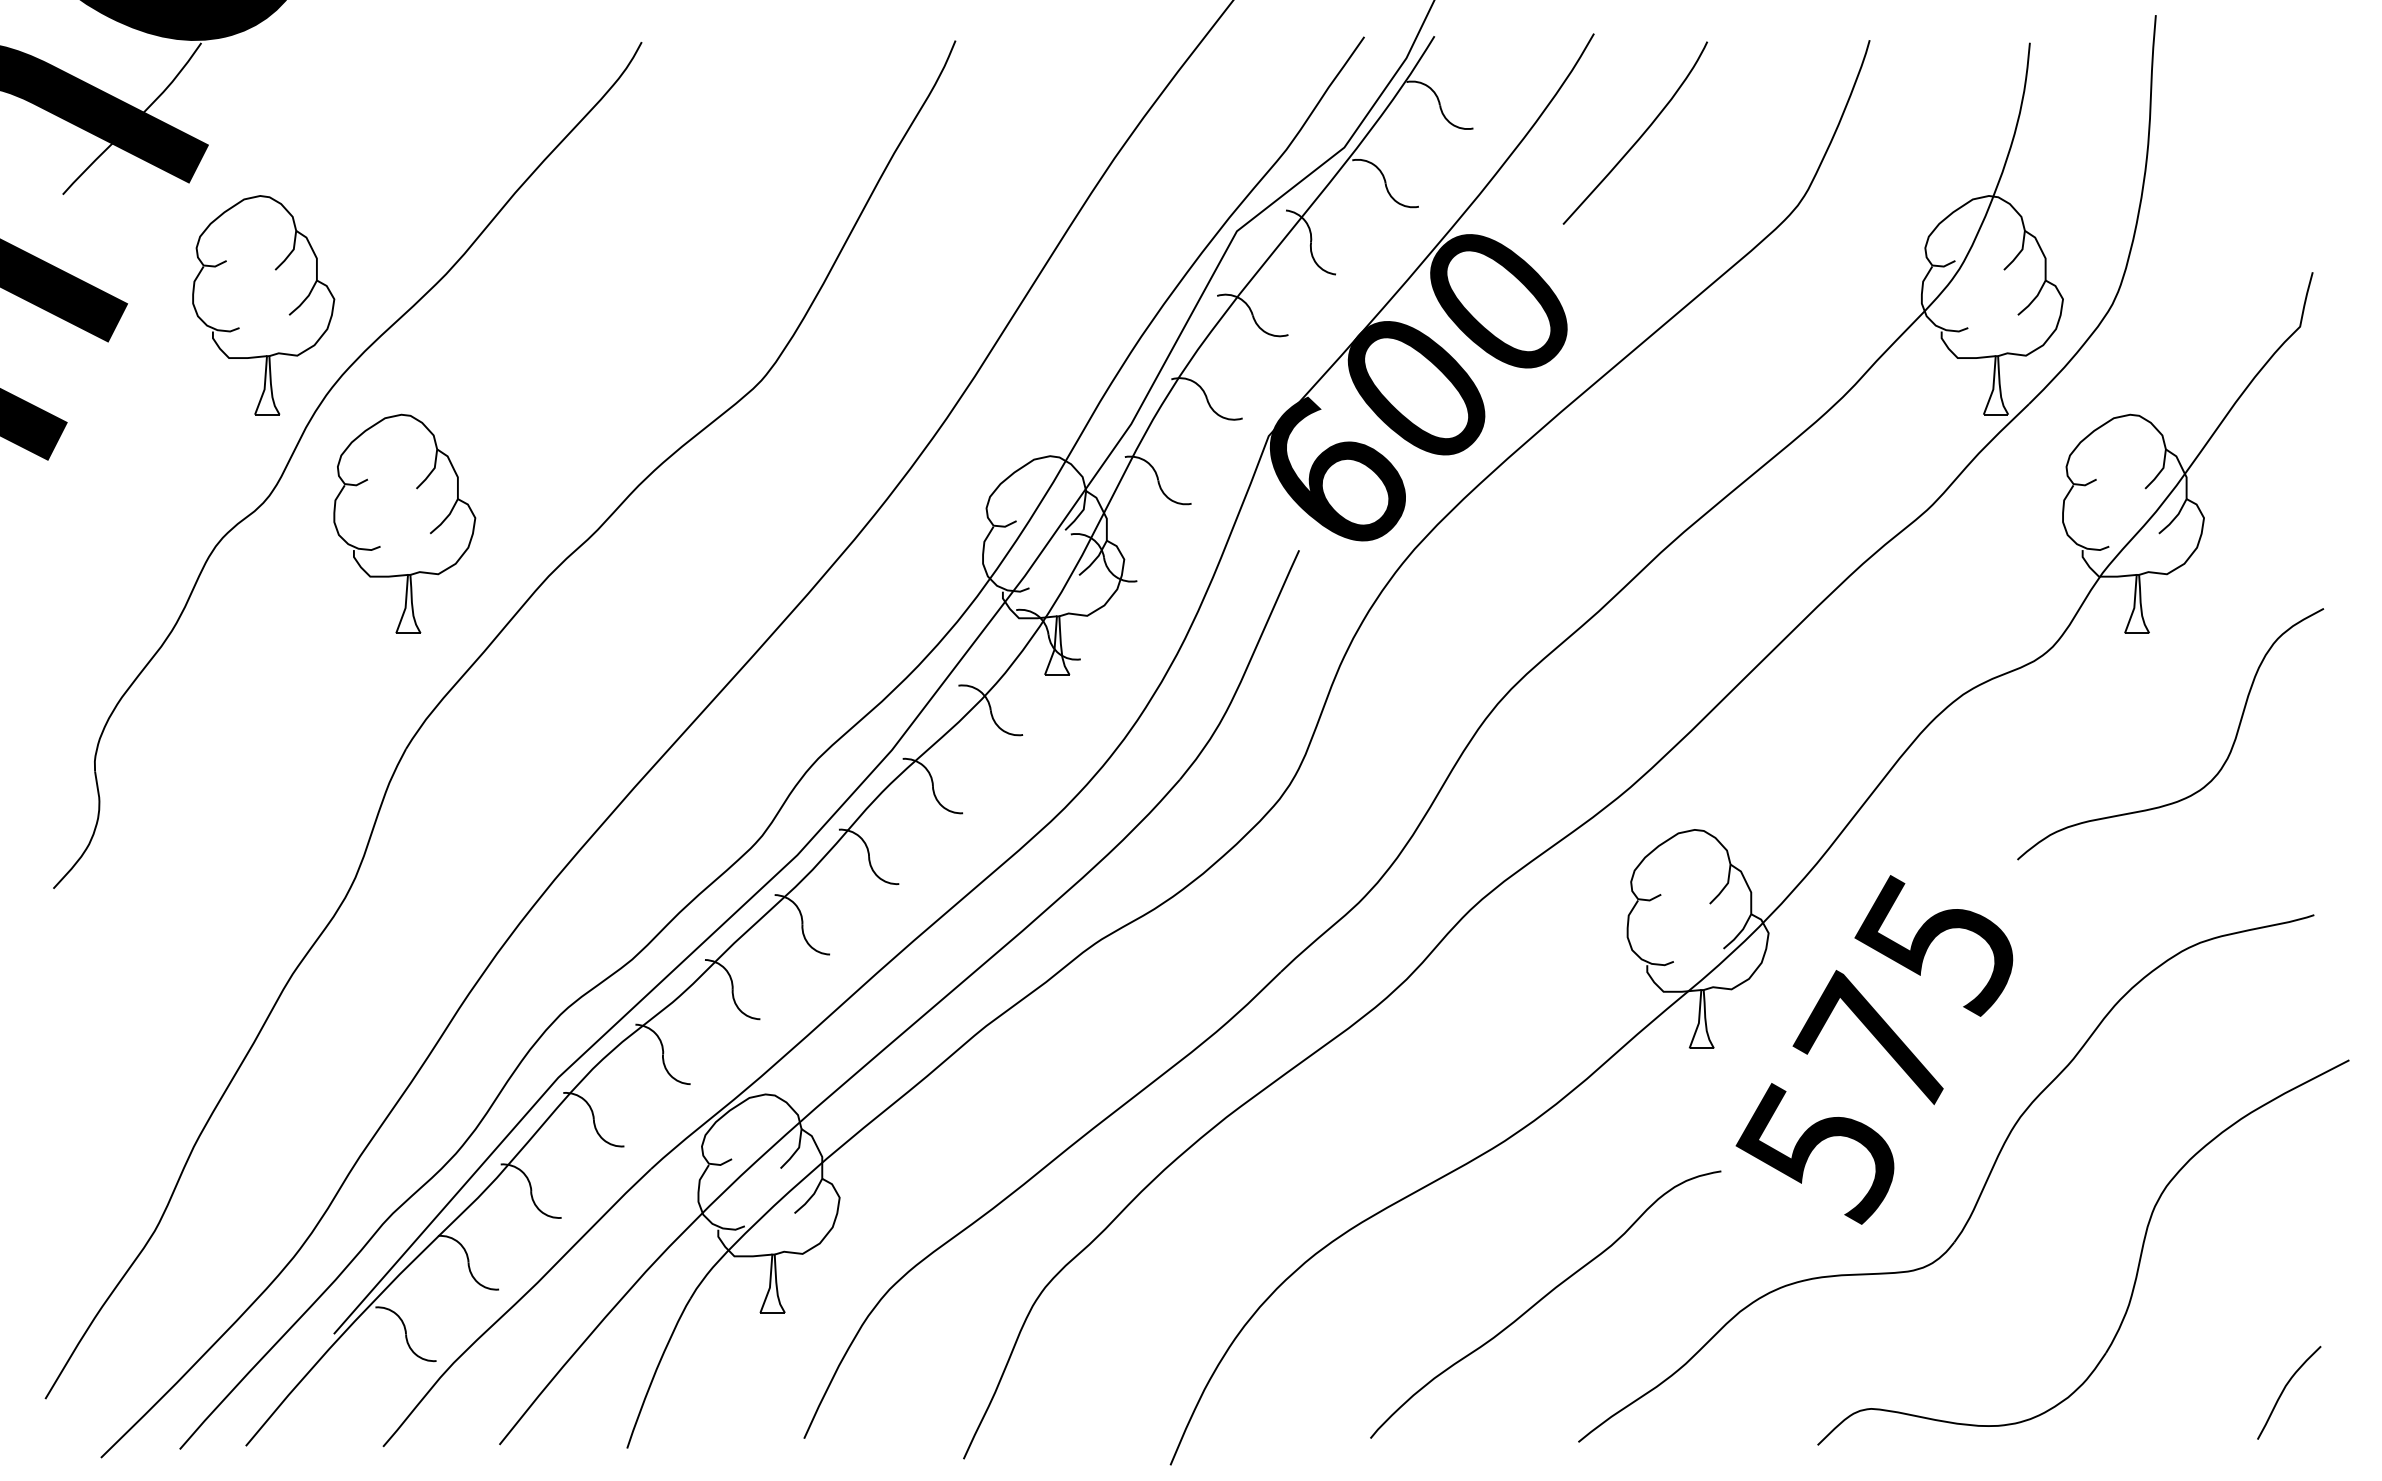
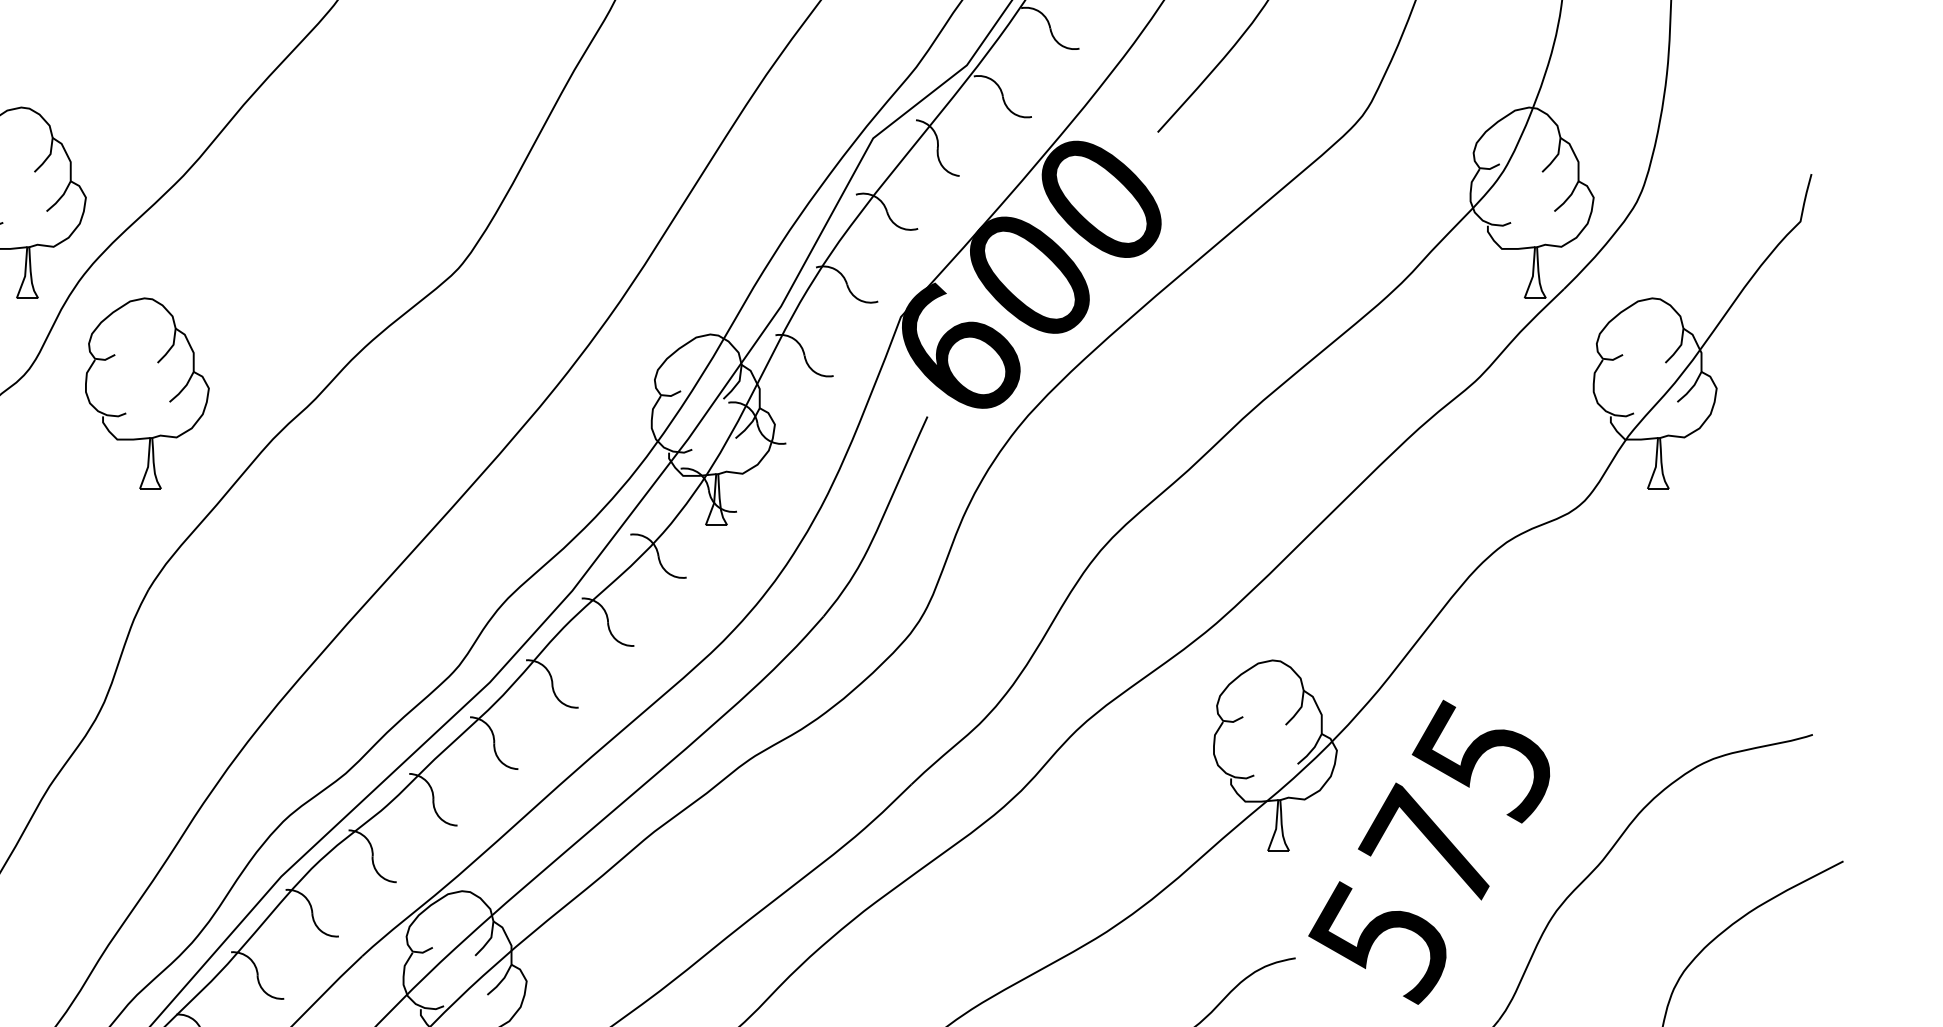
curve: (2222, 764) -> (1732, 603), removed

